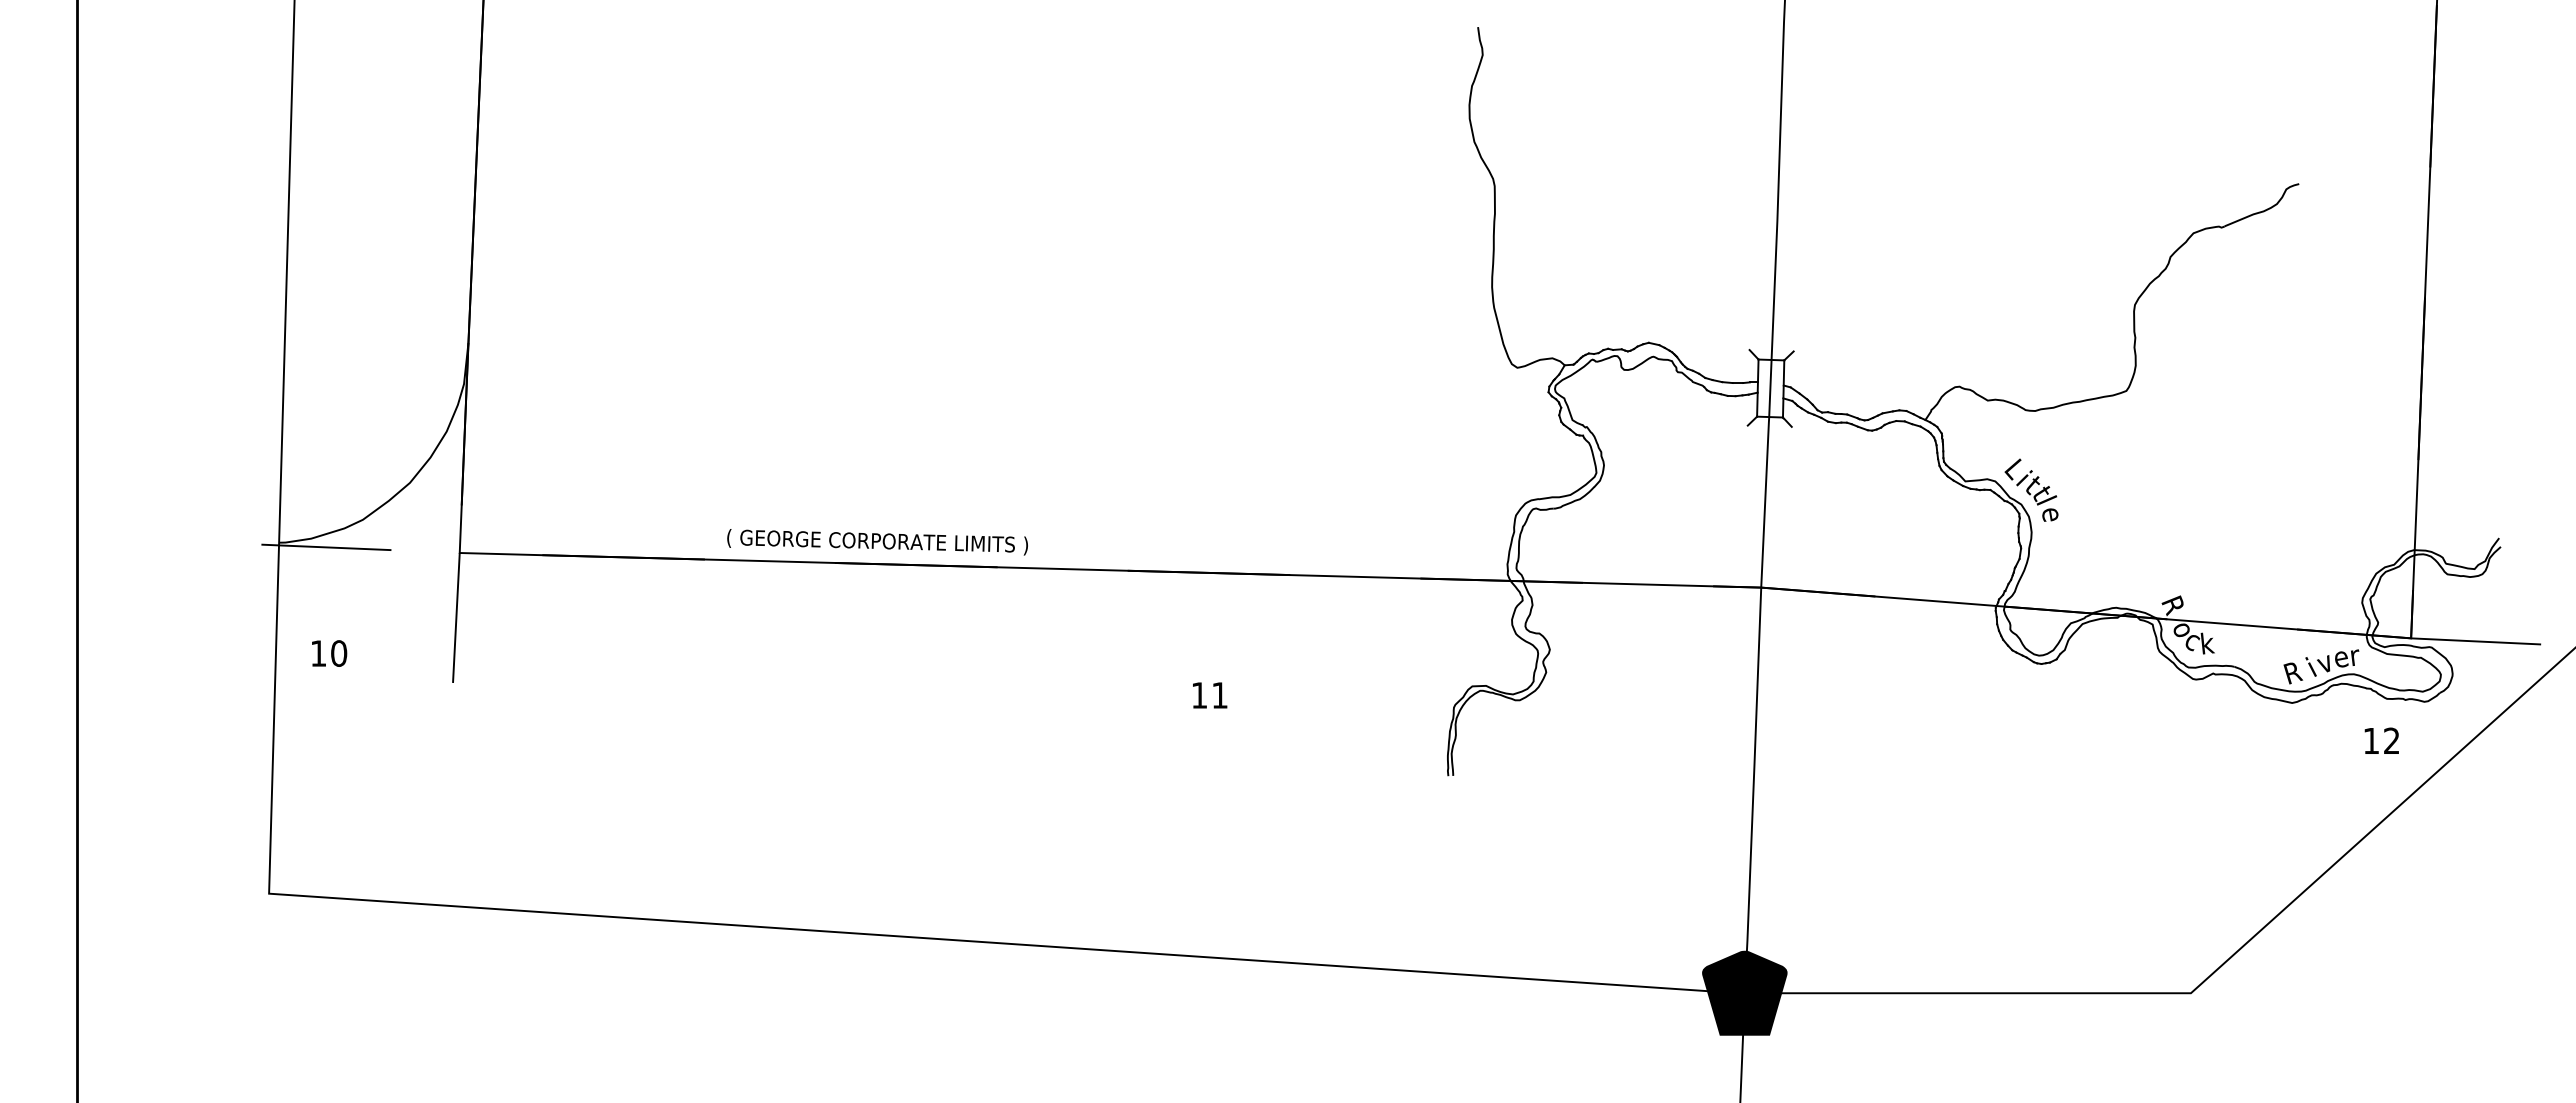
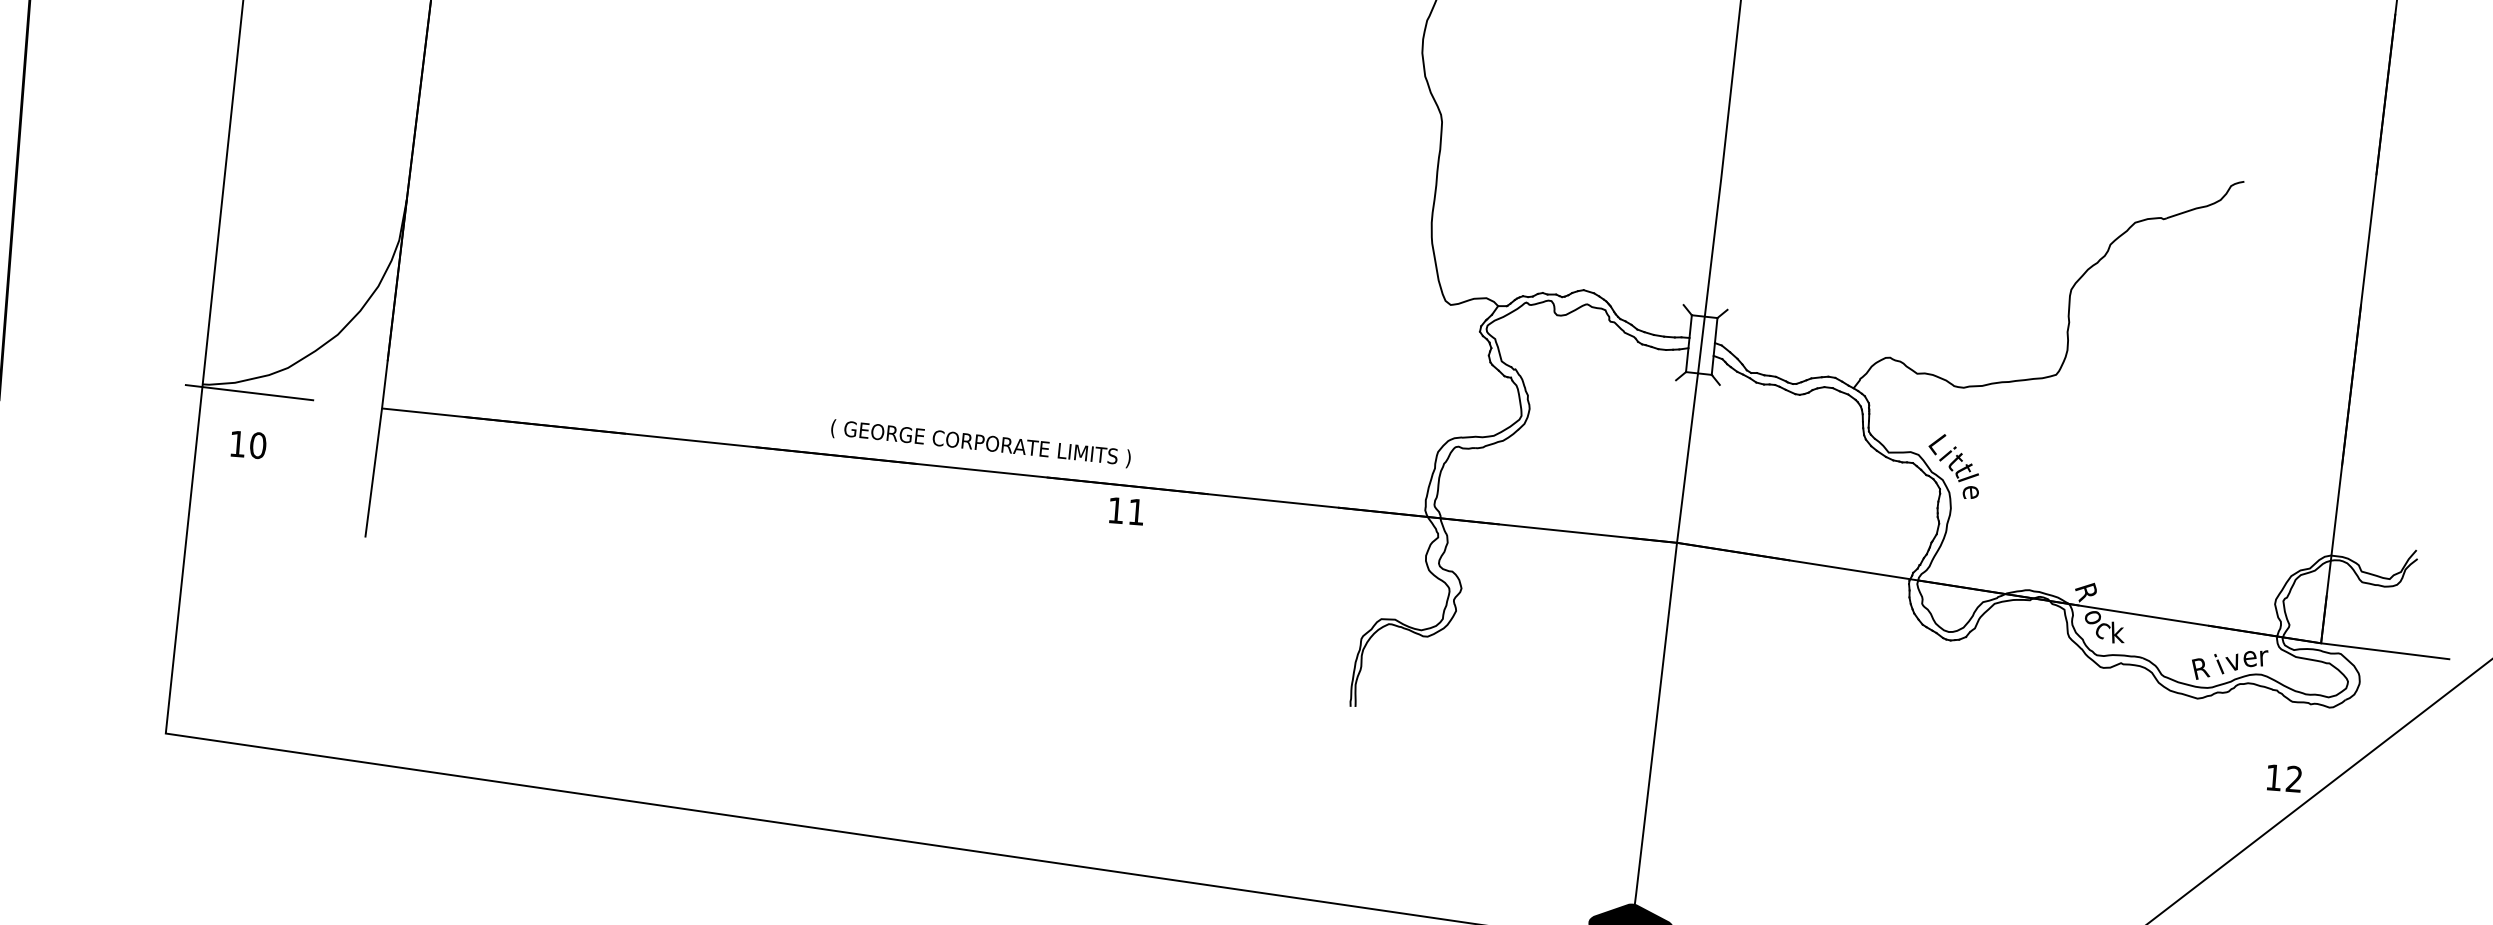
text: (877, 542) -> (980, 444), moved
text: (329, 653) -> (248, 444), moved
text: (1210, 695) -> (1127, 511), moved
text: (2381, 740) -> (2284, 777), moved

